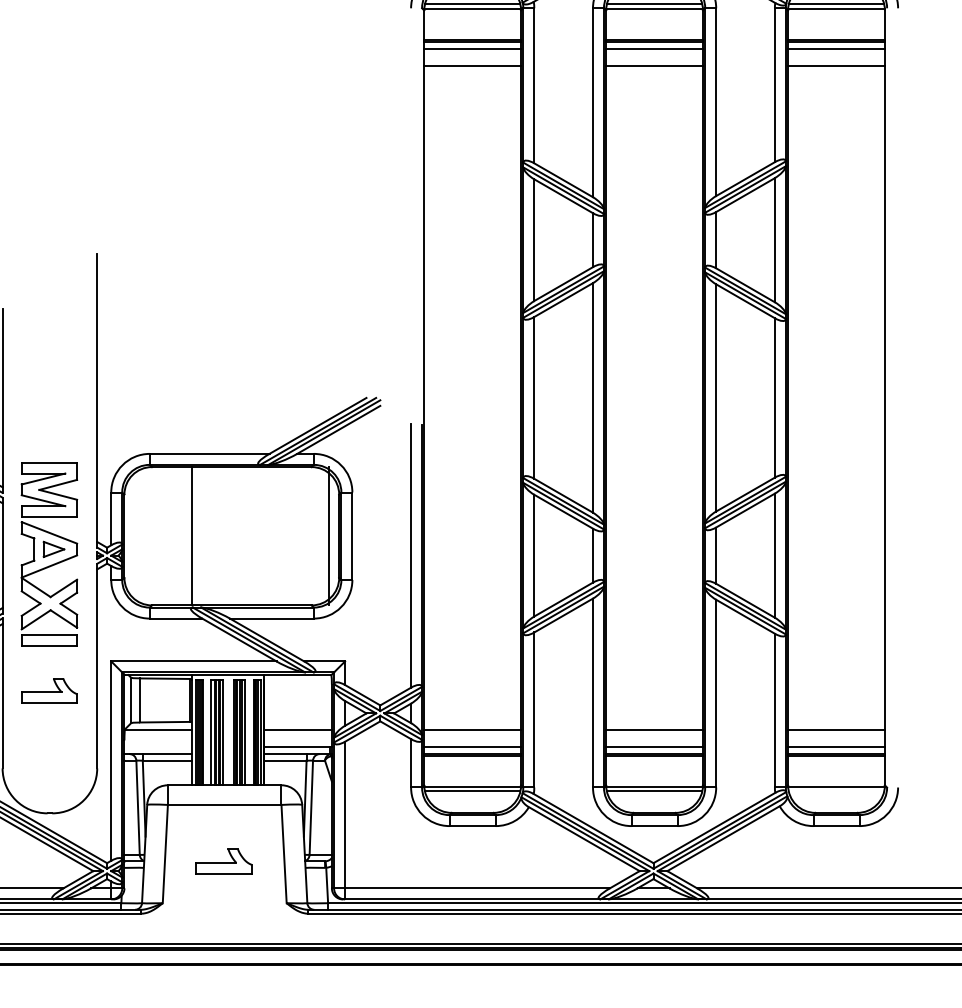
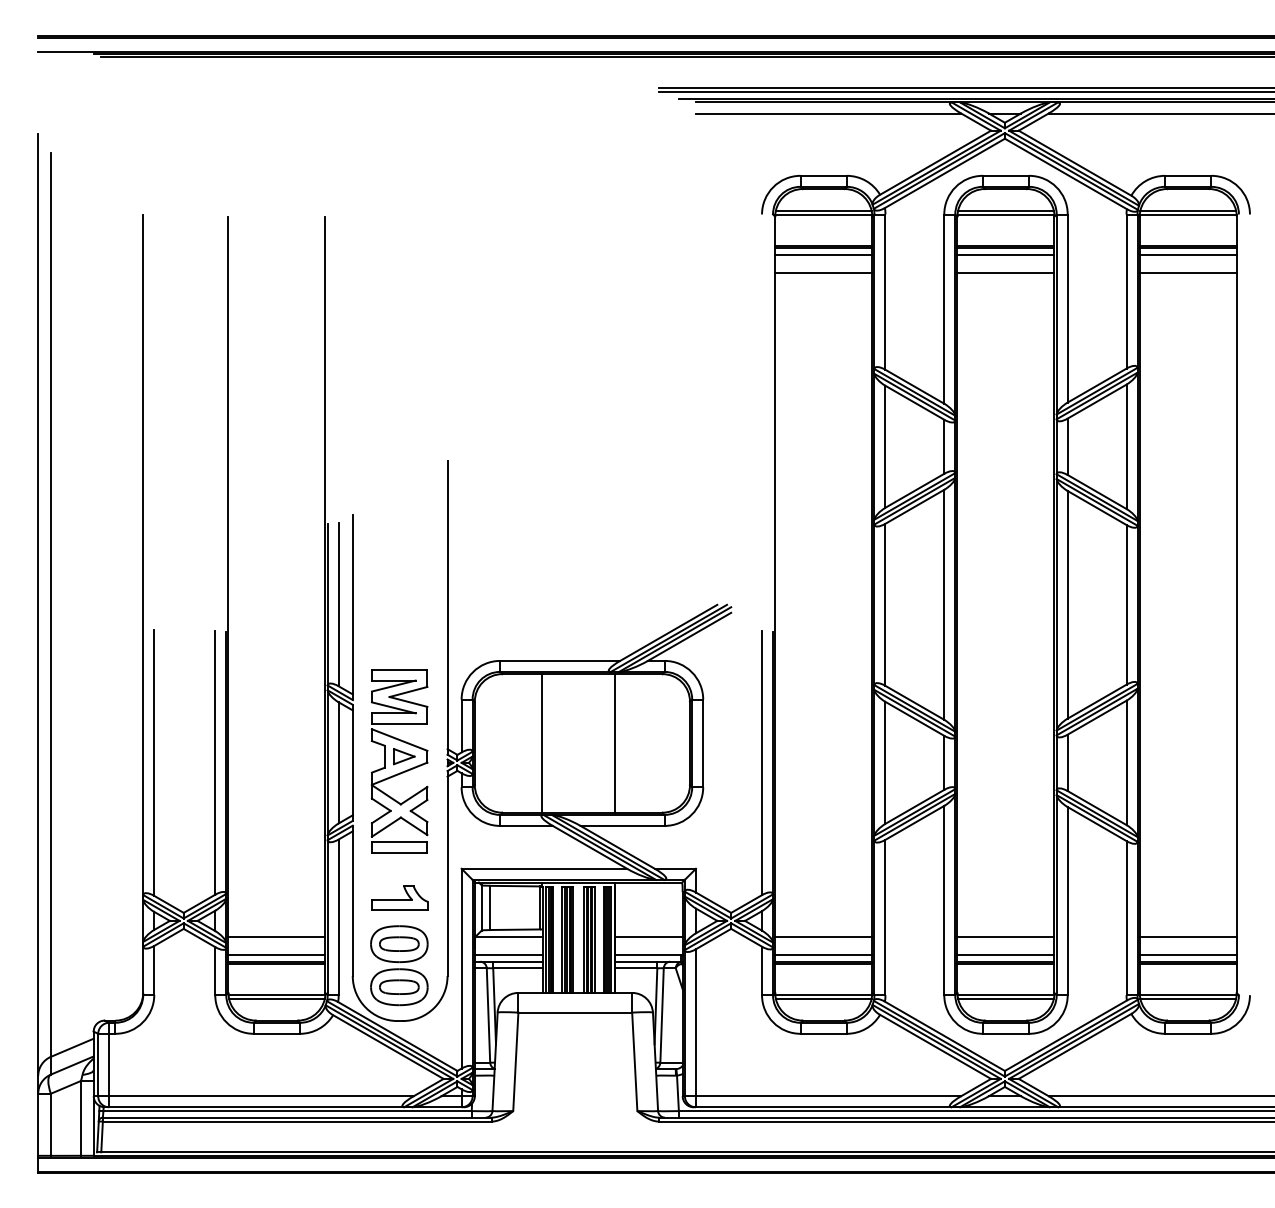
line: (329, 536) -> (615, 743), moved
line: (158, 746) -> (508, 954), added
part: (49, 757) -> (399, 965), added
line: (836, 791) -> (1188, 999), added
part: (223, 860) -> (574, 1068), removed

